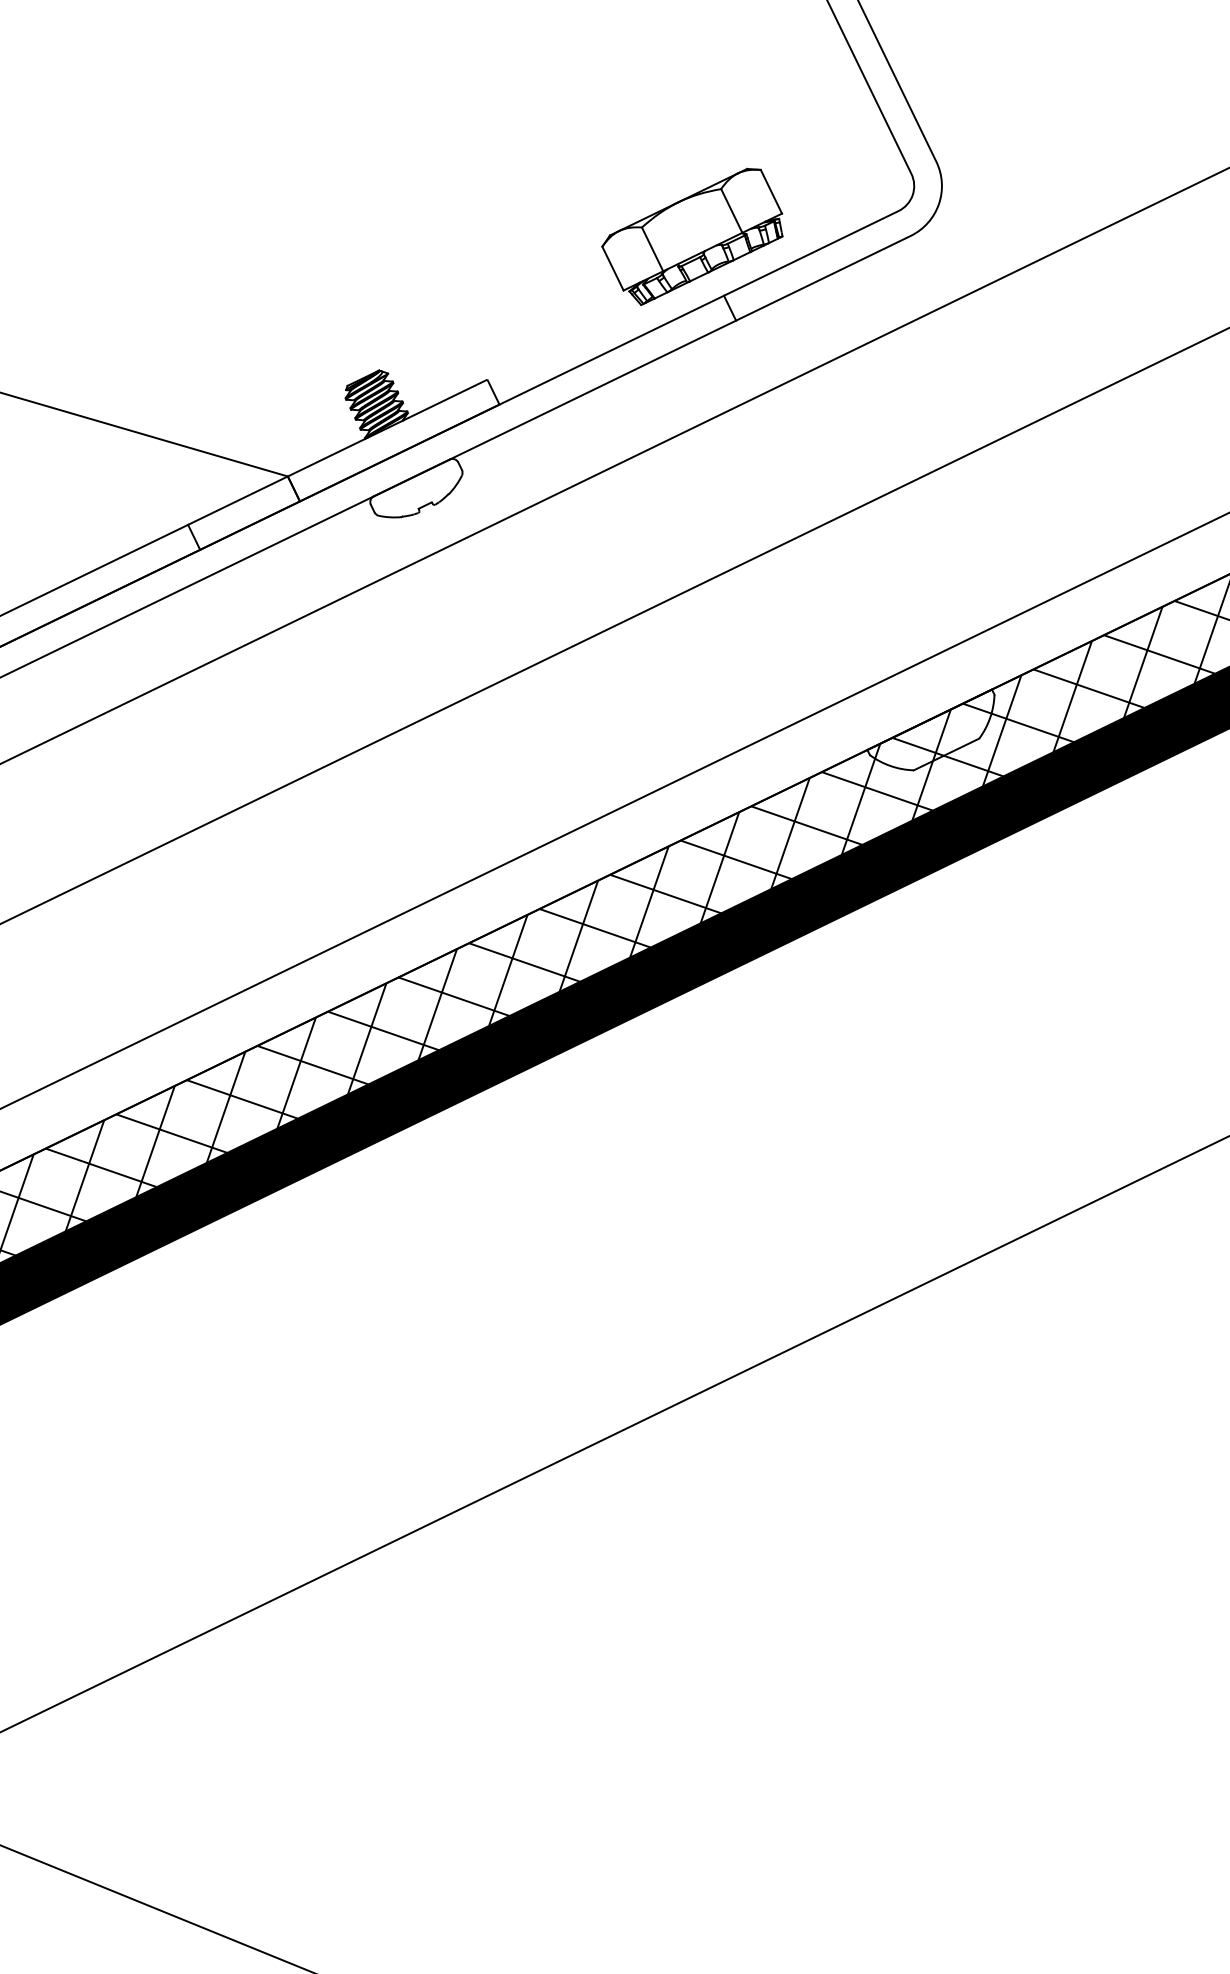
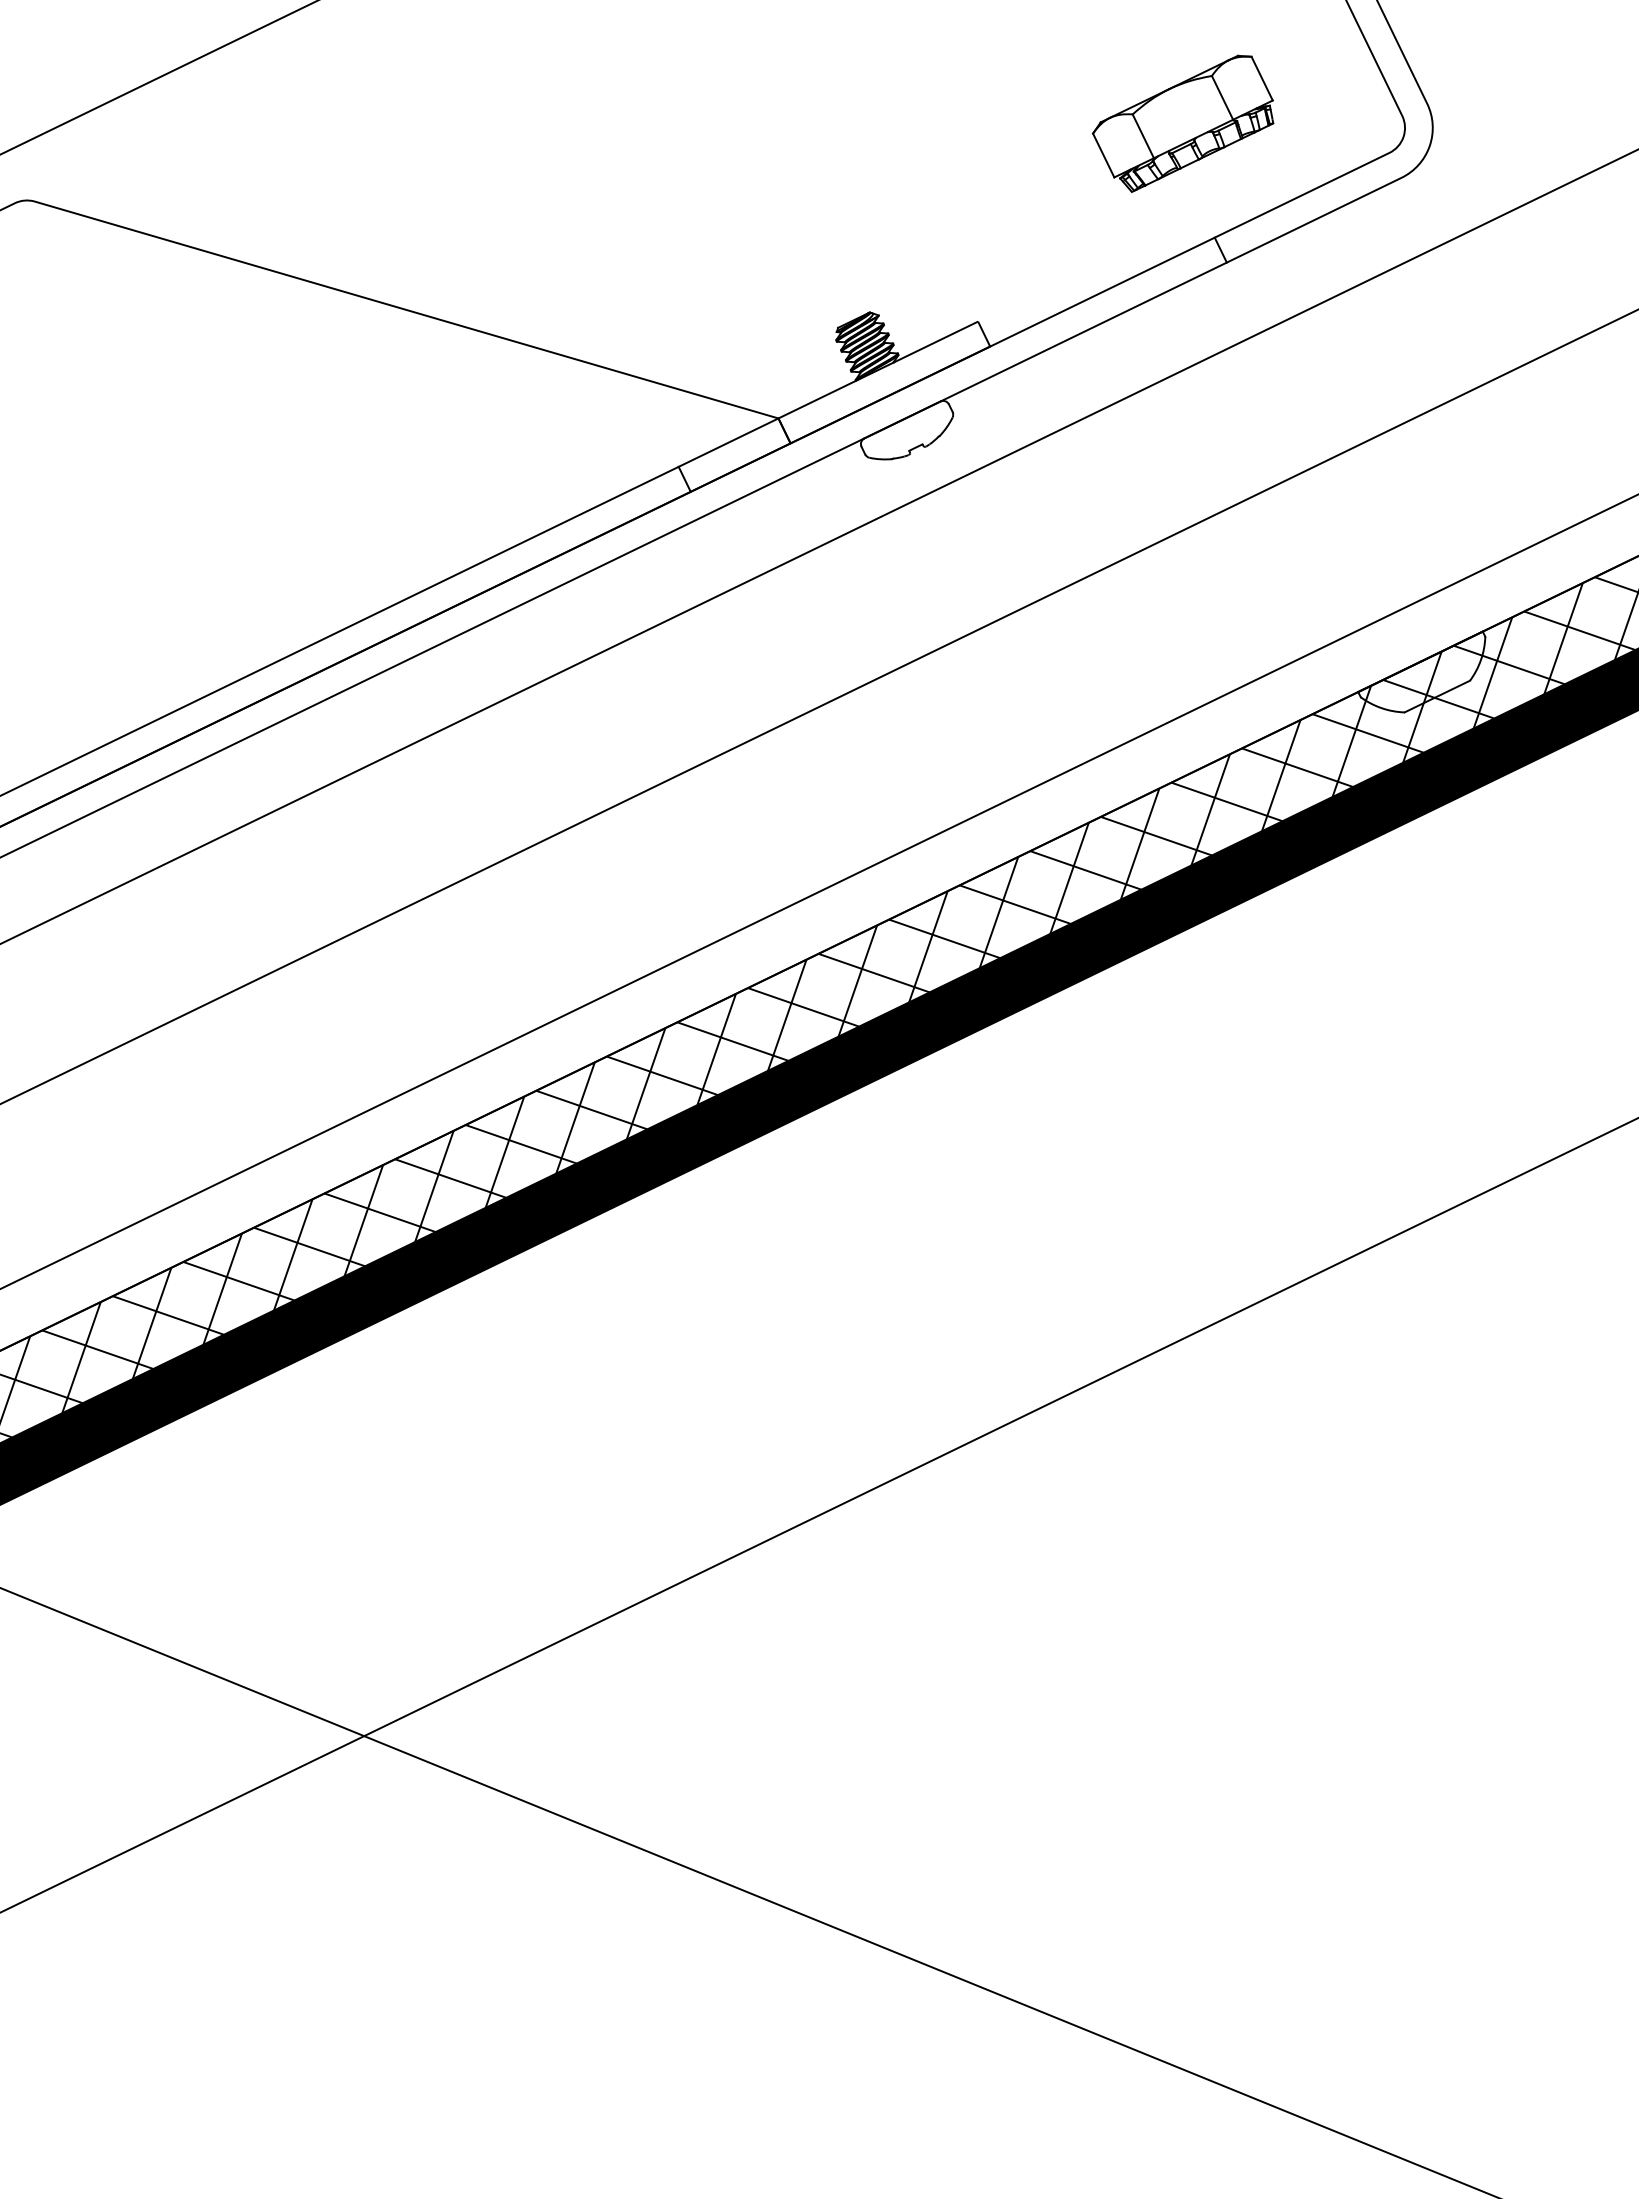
part: (692, 236) -> (1183, 123), moved

